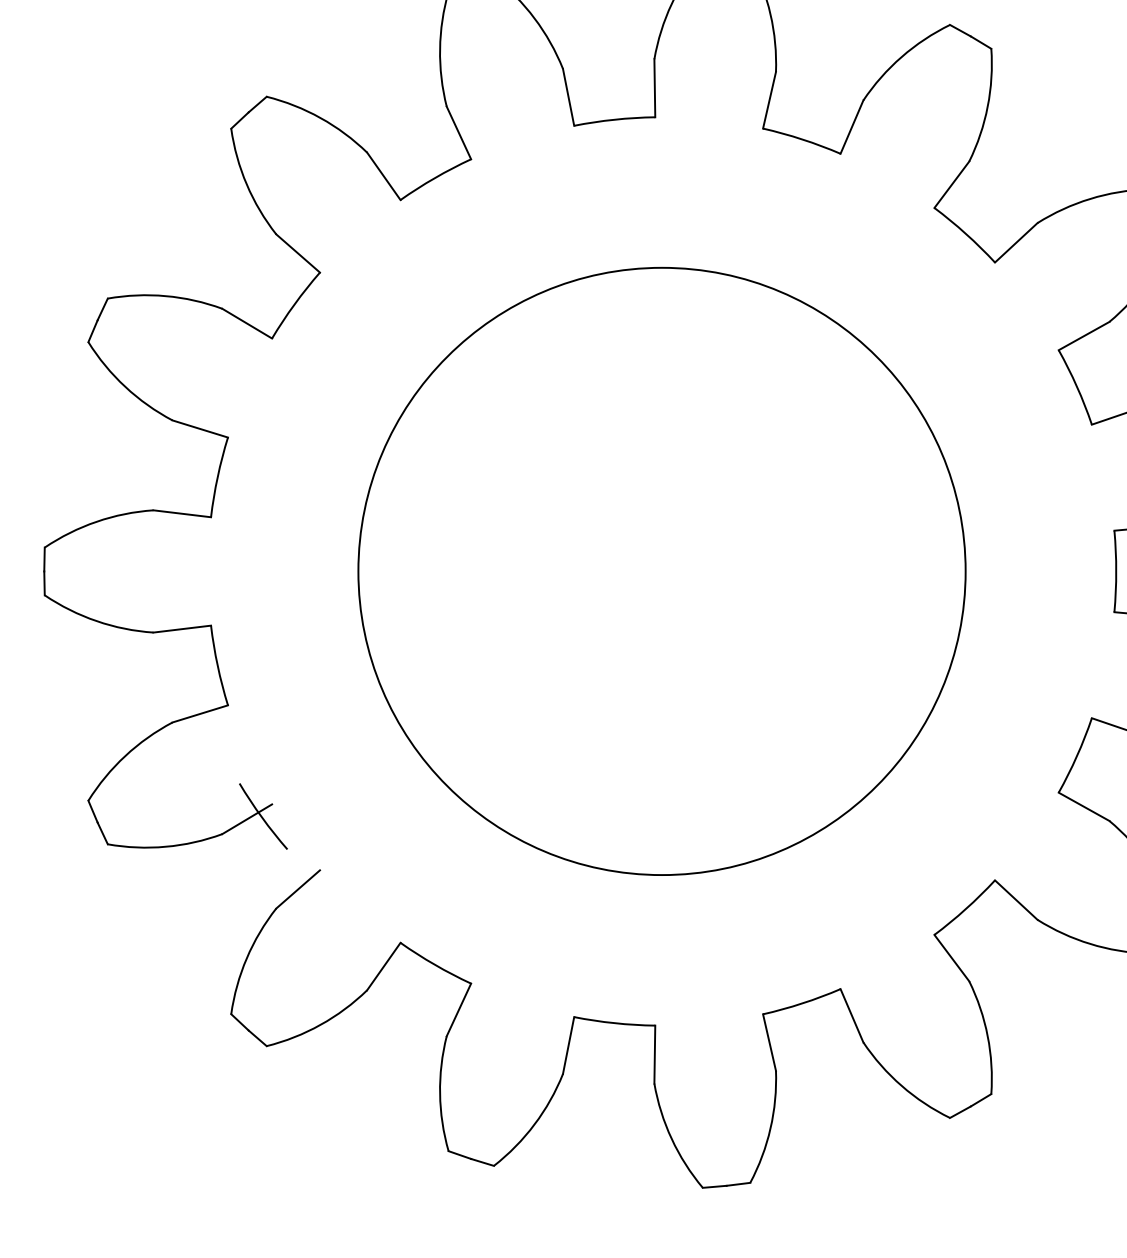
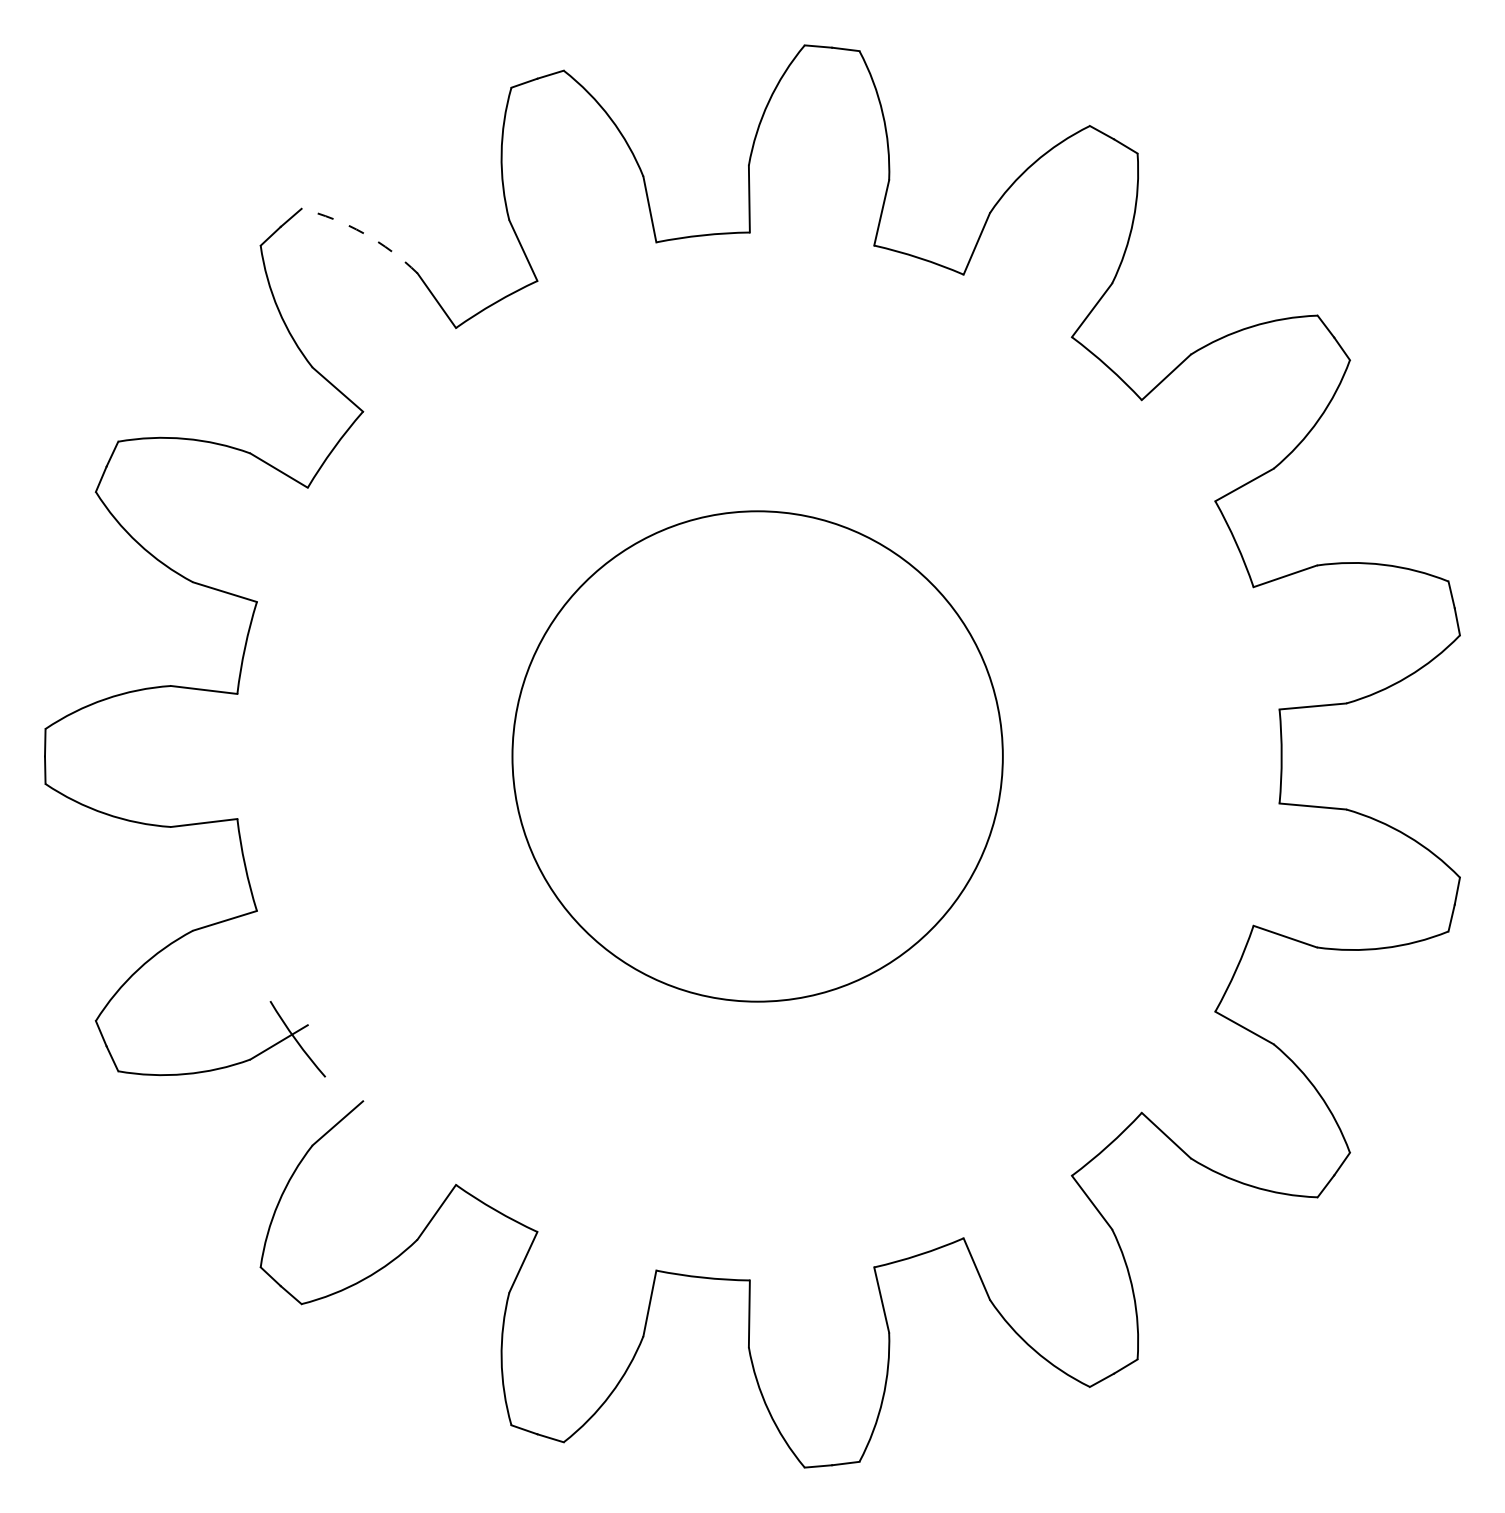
arc: (320, 118) -> (363, 233), solid -> dashed
circle: (661, 571) -> (757, 756), size x0.7

